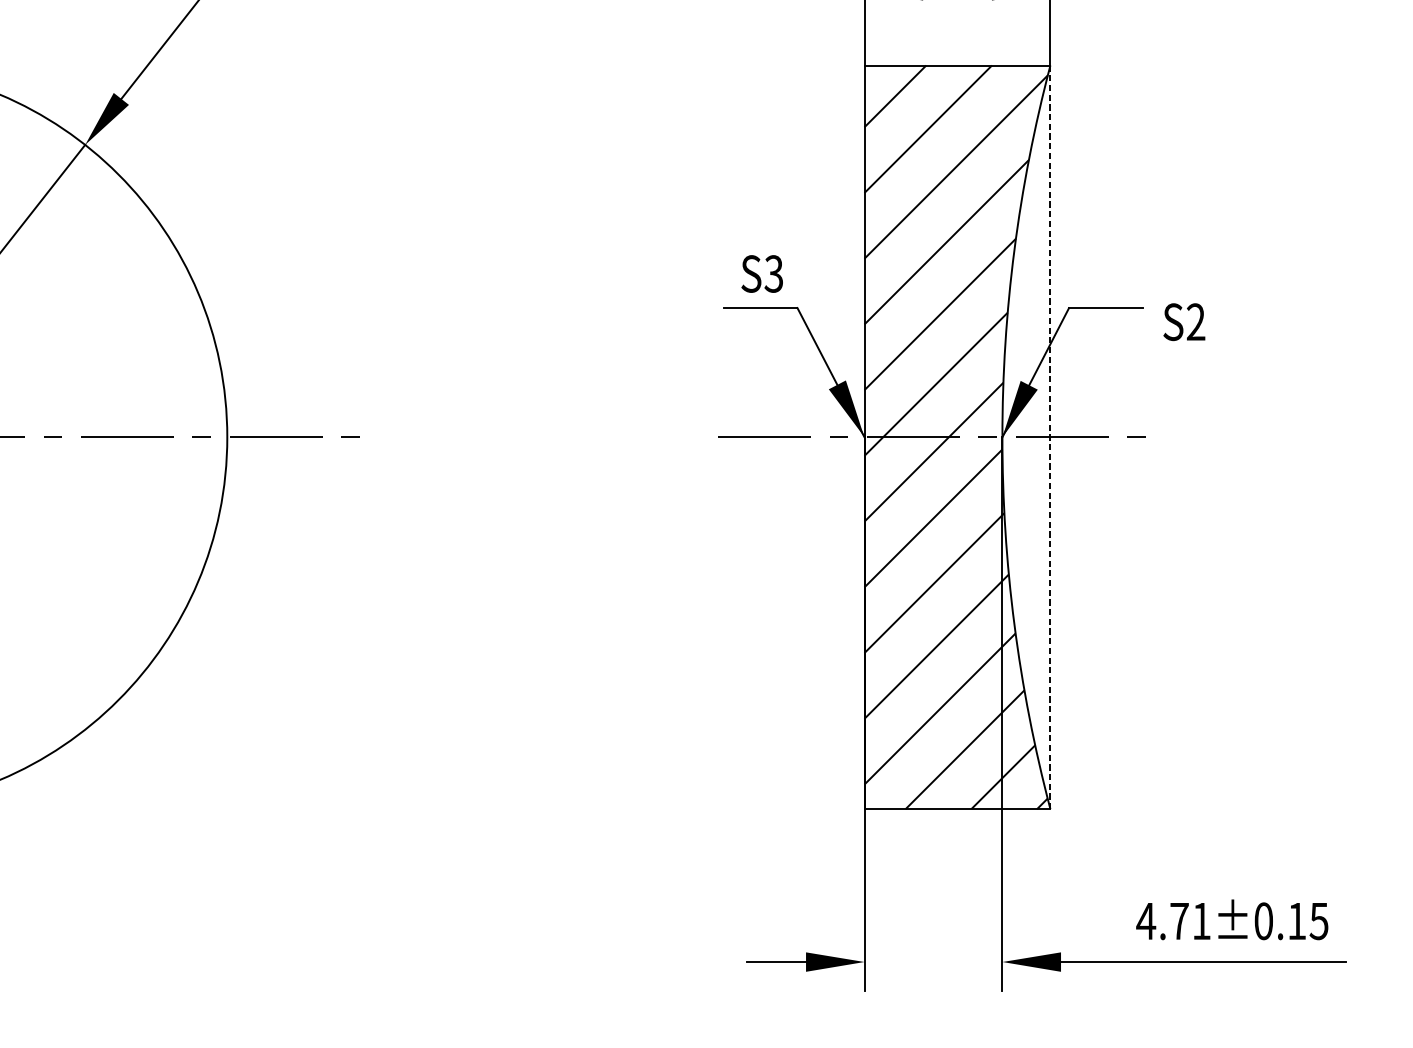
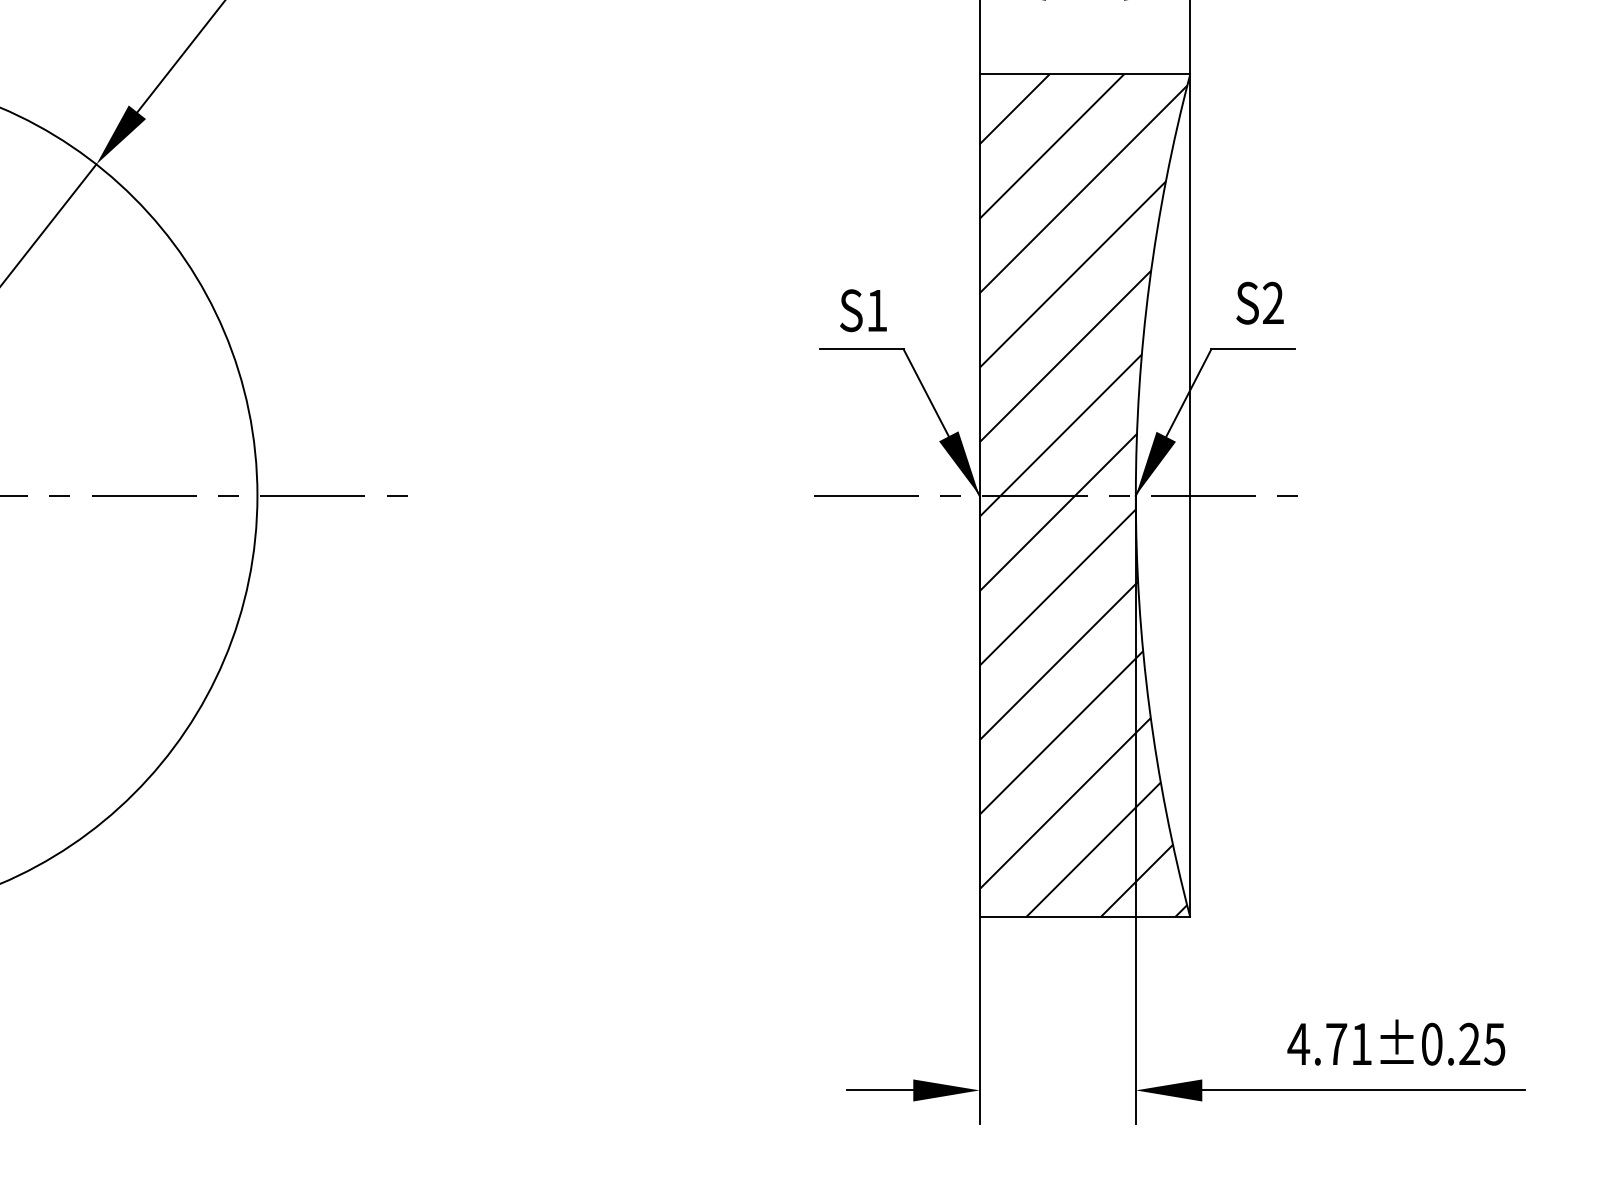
text: (773, 273) -> (876, 310), S3 -> S1
text: (1183, 321) -> (1259, 302), moved
line: (1050, 437) -> (1190, 496), dashed -> solid
text: (1296, 920) -> (1469, 1043), 4.71±0.15 -> 4.71±0.25

